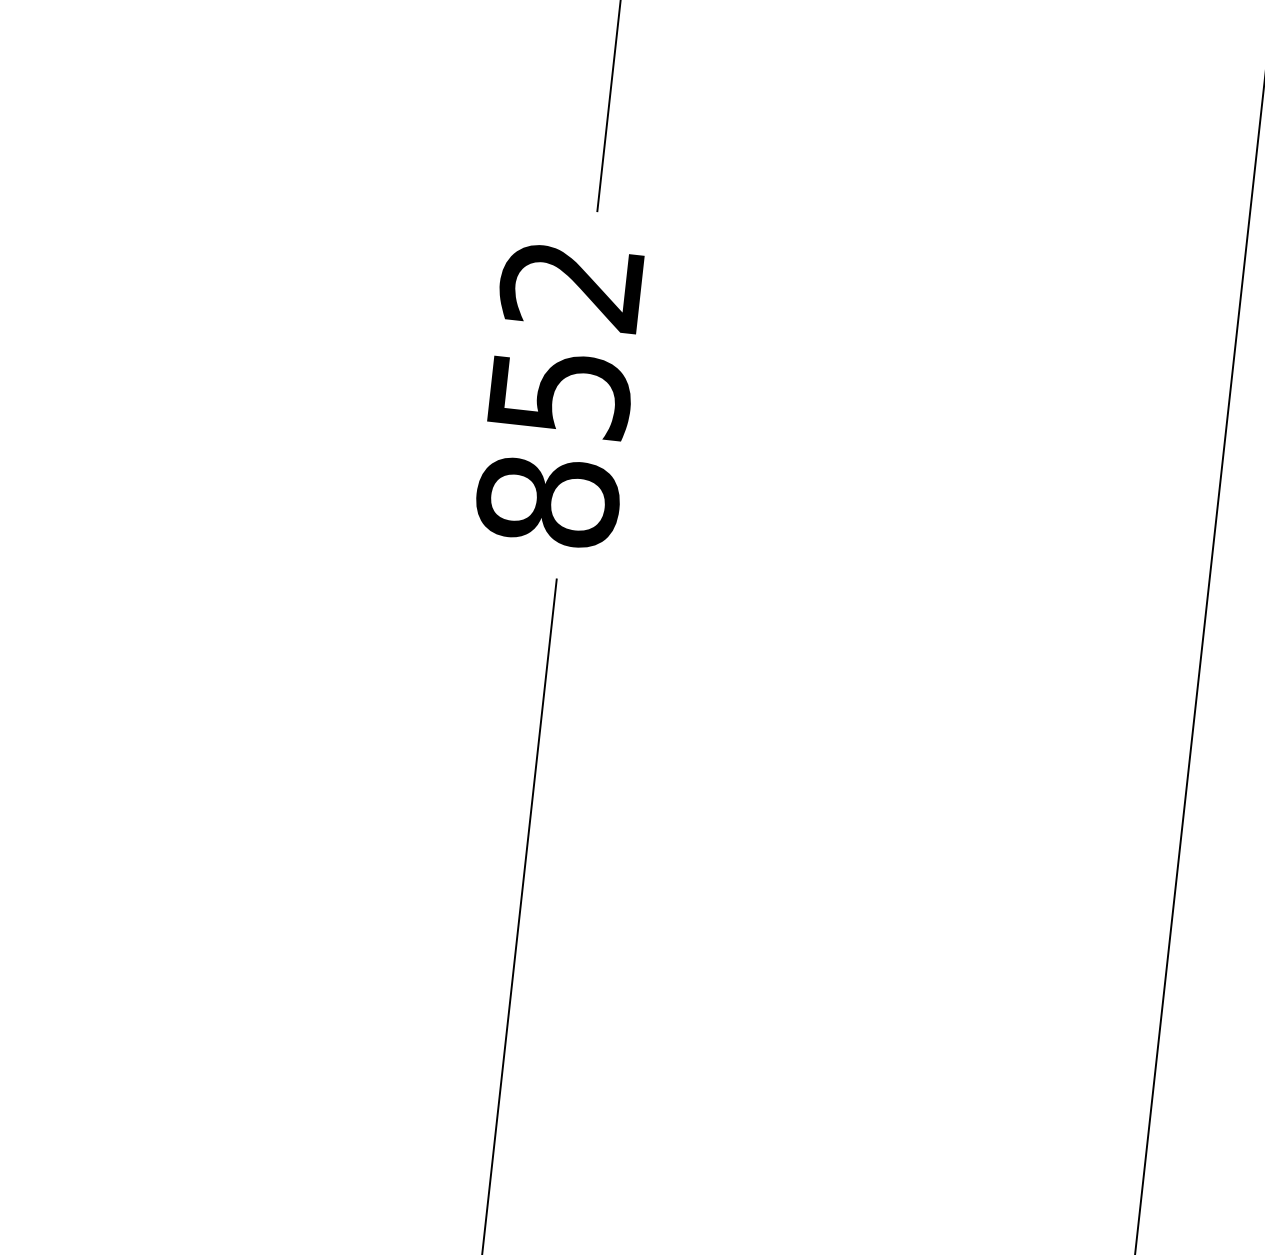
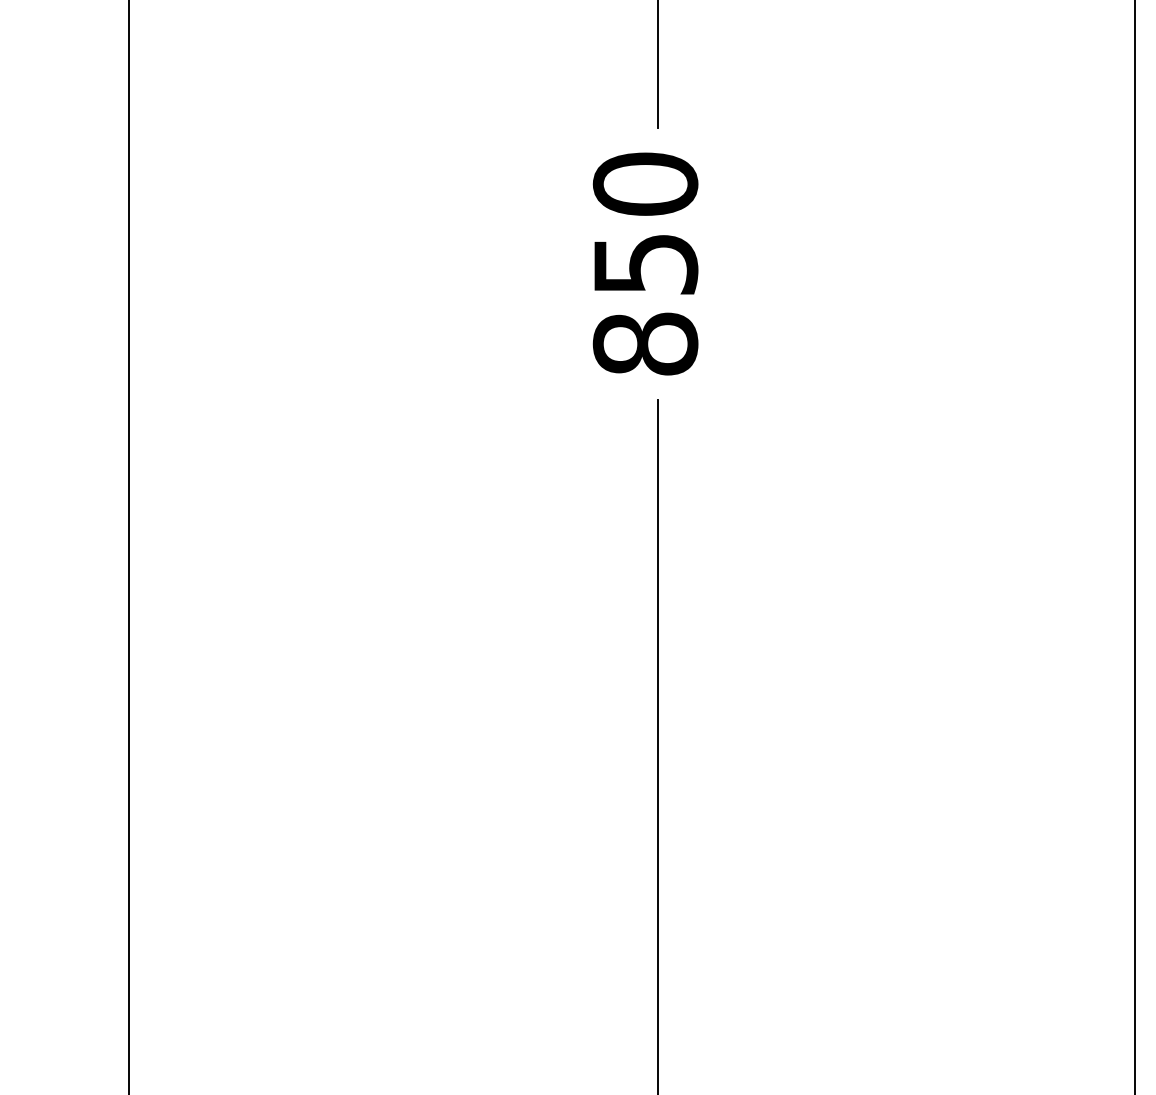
text: (571, 284) -> (645, 183), 852 -> 850

